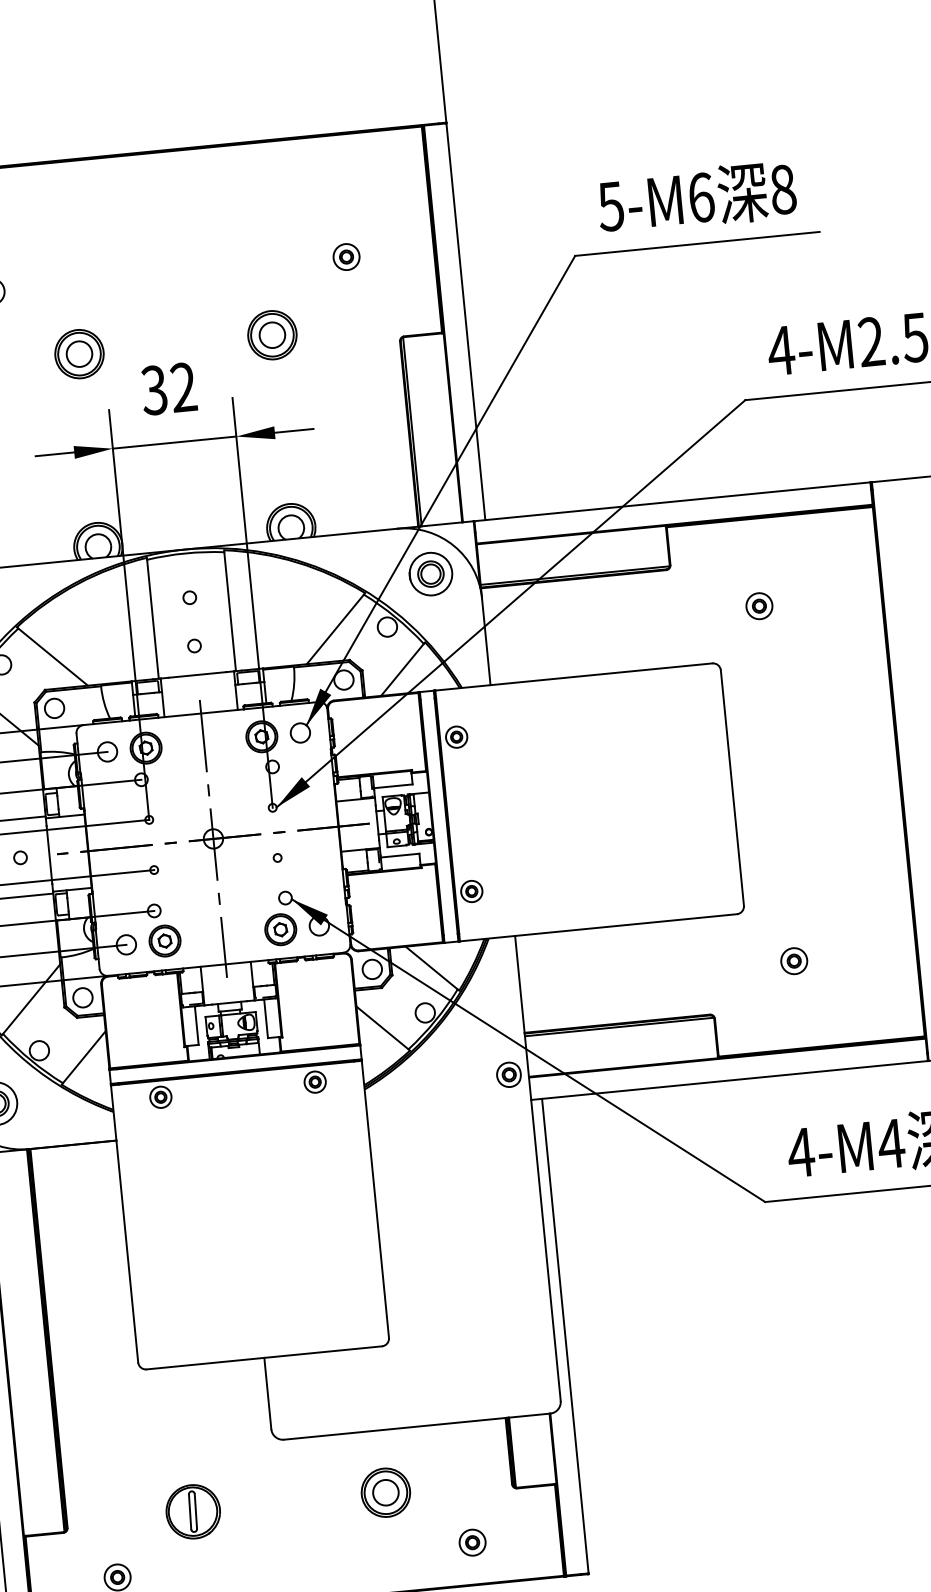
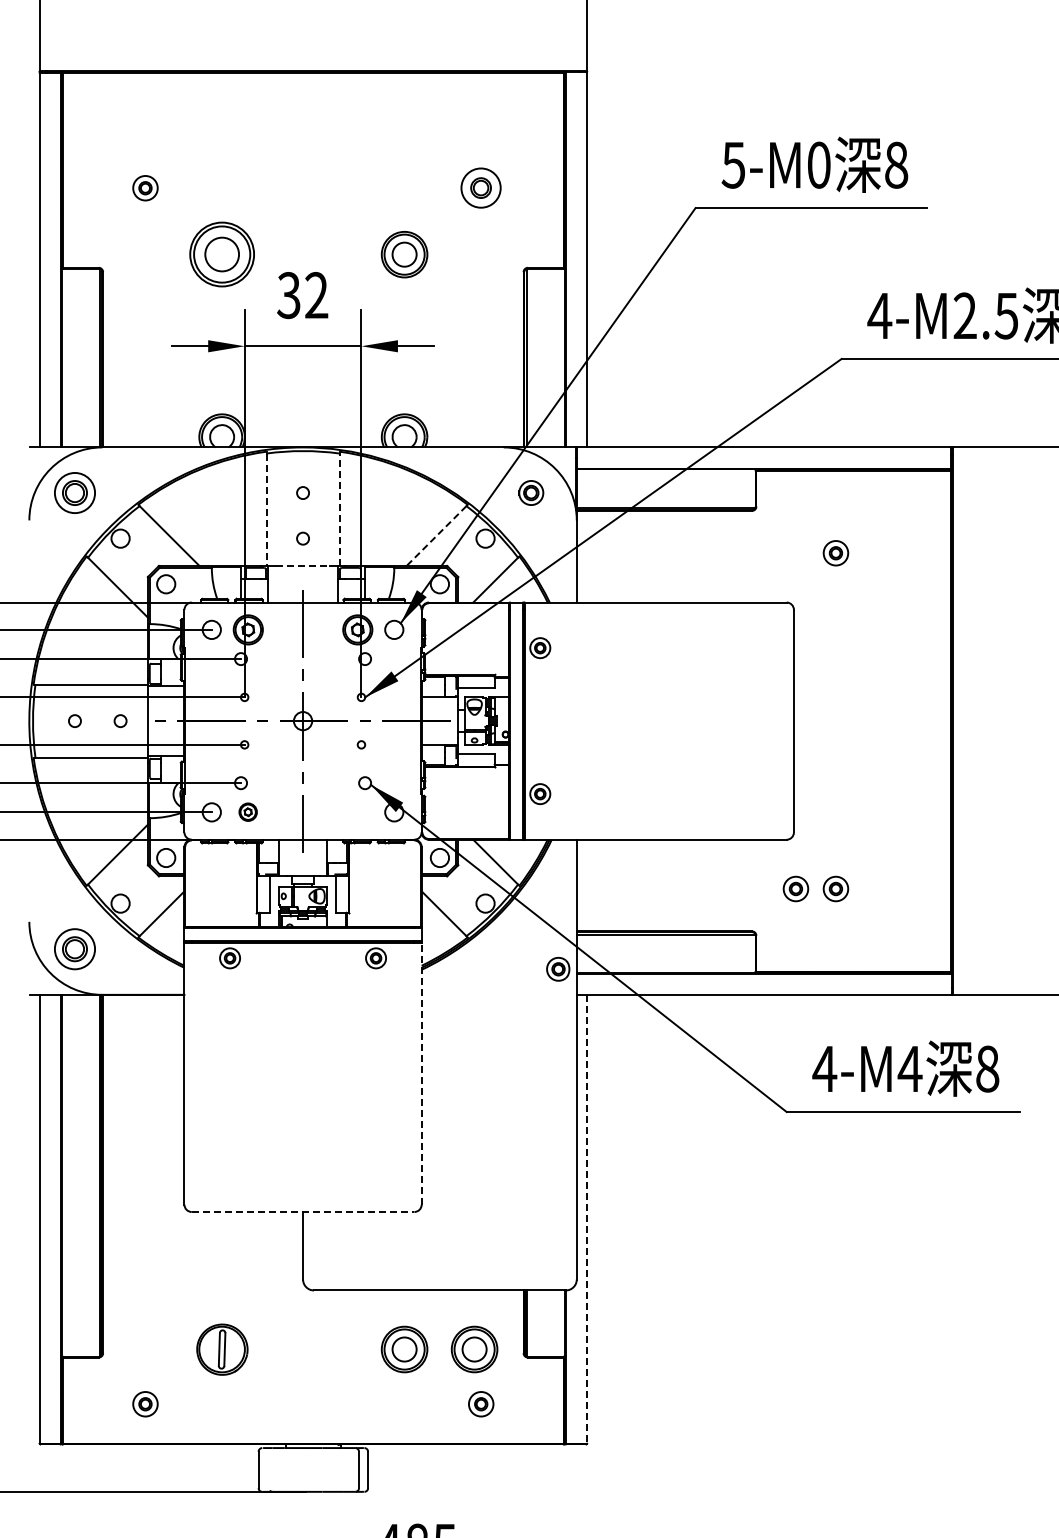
text: (701, 196) -> (819, 164), 5-M6 -> 5-M0
part: (346, 257) -> (481, 188), size x1.6
part: (78, 354) -> (221, 254), size x1.4
part: (431, 573) -> (531, 492), size x0.6
line: (230, 611) -> (339, 509), solid -> dashed
line: (152, 620) -> (266, 510), solid -> dashed
line: (335, 629) -> (436, 536), solid -> dashed
line: (197, 675) -> (303, 566), solid -> dashed
part: (280, 928) -> (357, 811), removed
part: (164, 940) -> (247, 811), size x0.6
part: (751, 964) -> (795, 888), added
line: (375, 1199) -> (421, 1073), solid -> dashed
line: (565, 1336) -> (587, 1219), solid -> dashed
line: (264, 1358) -> (303, 1212), solid -> dashed
part: (459, 1485) -> (474, 1349), added

